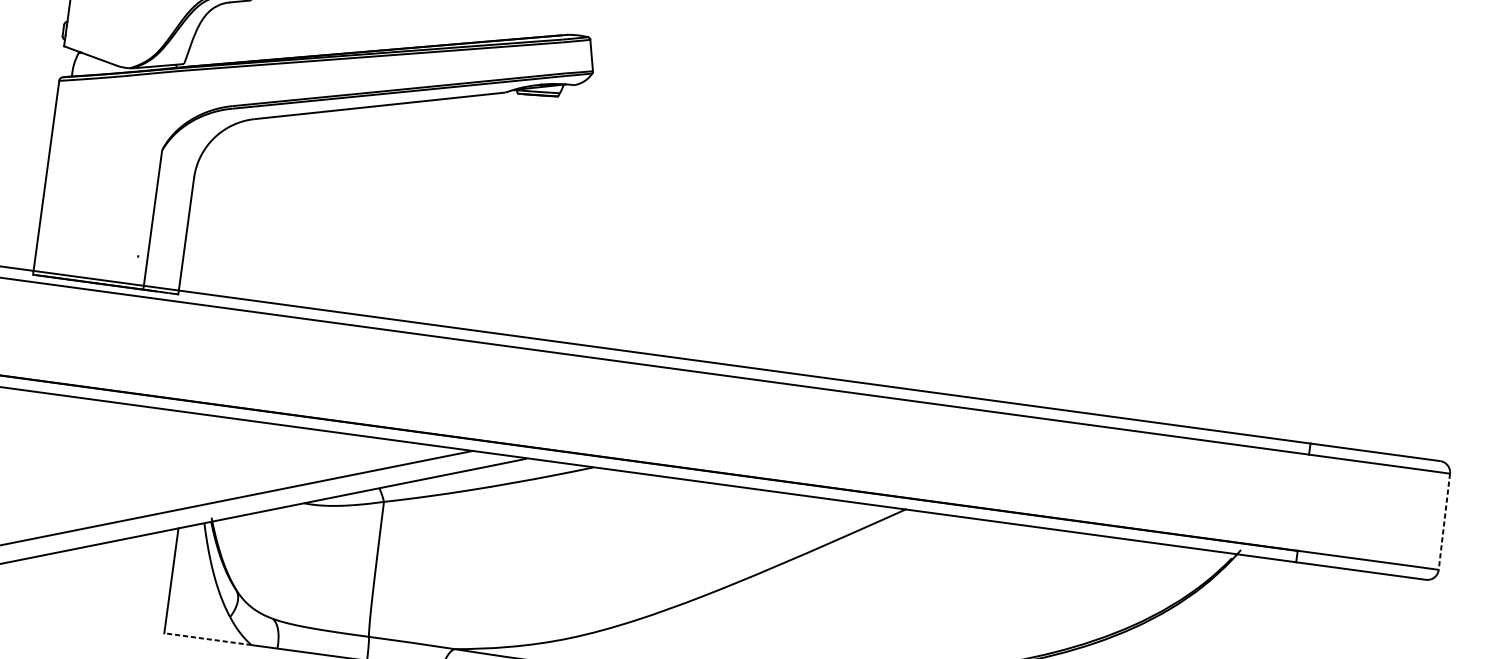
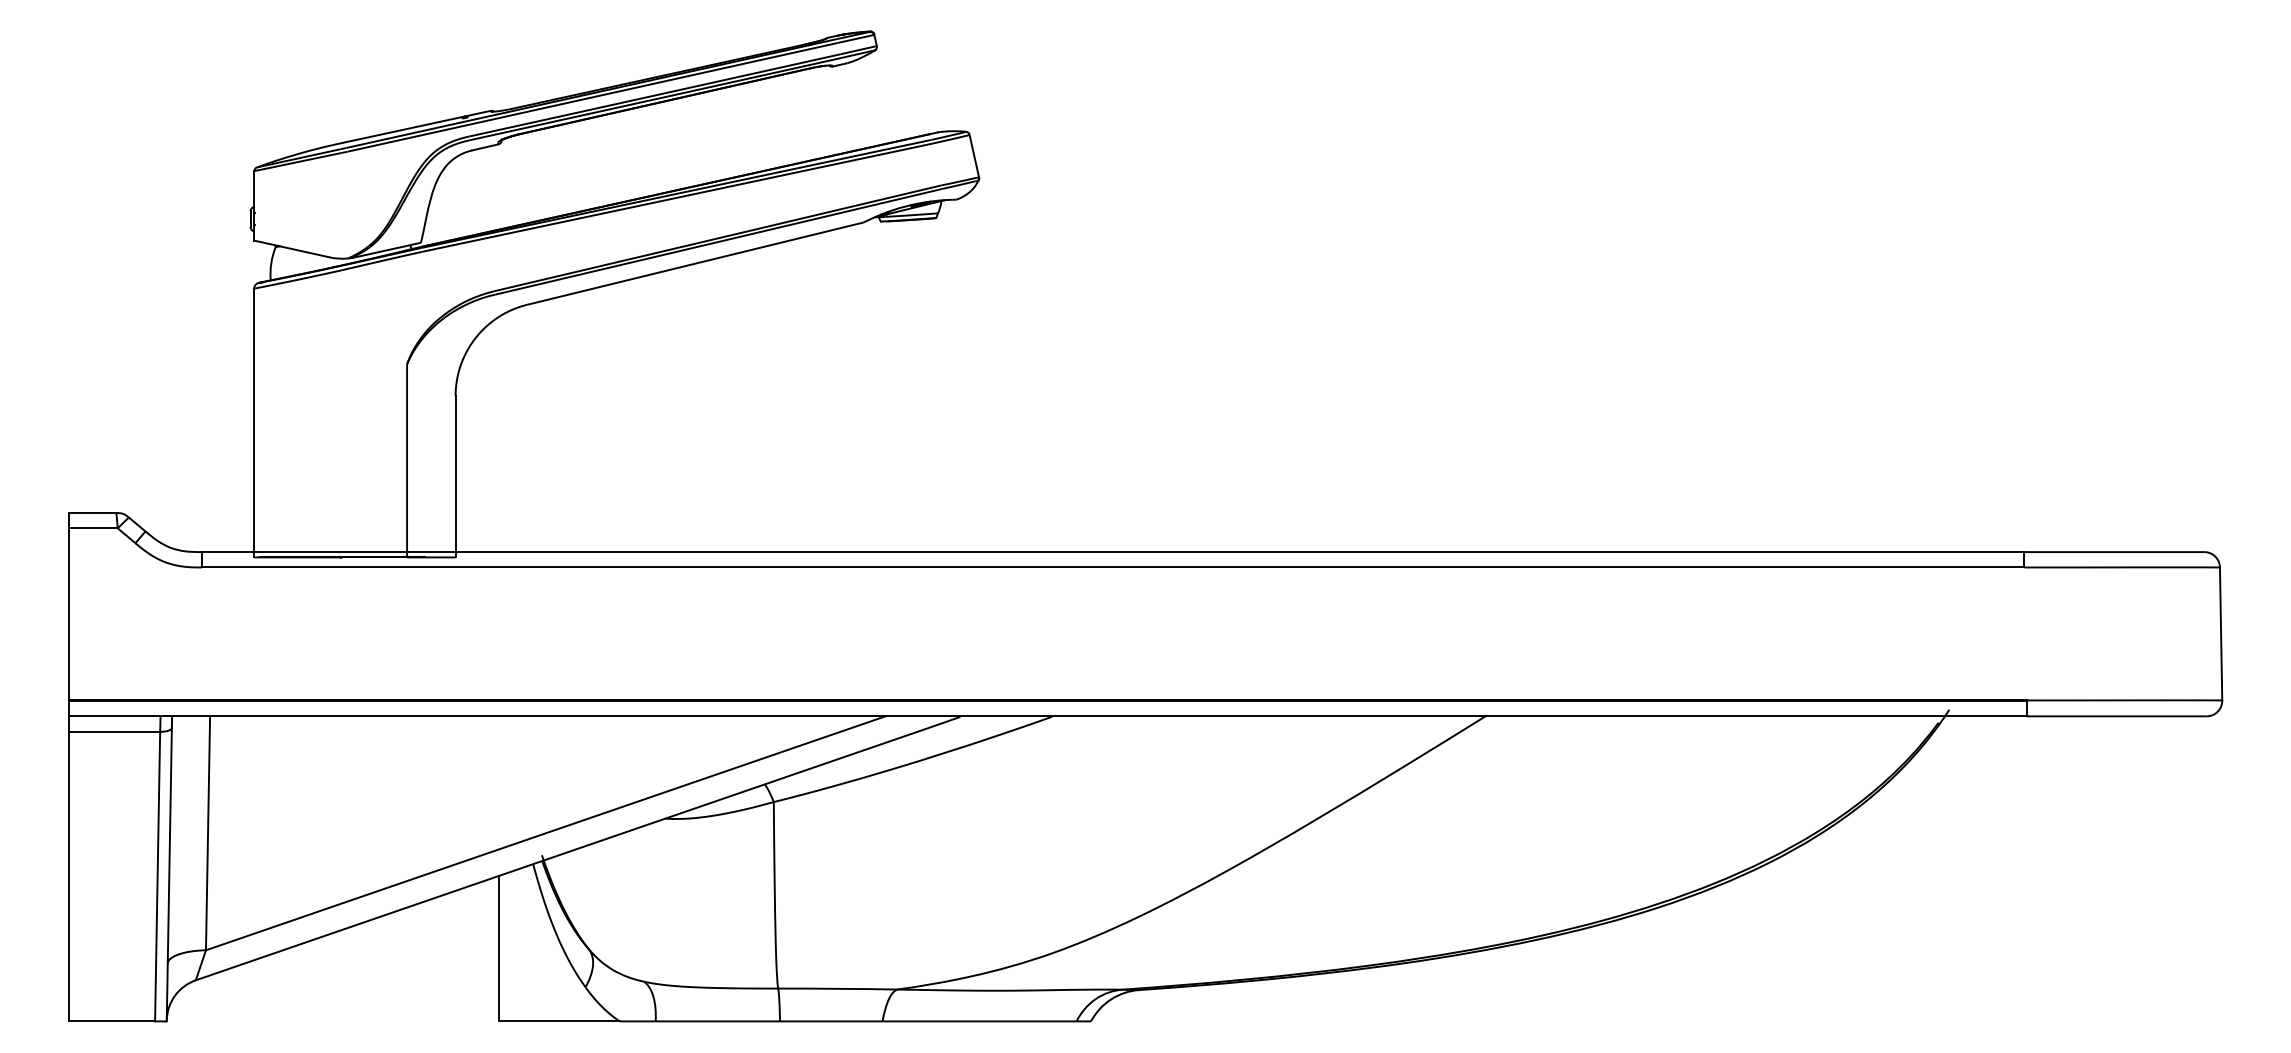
line: (1444, 522) -> (2221, 634), dashed -> solid
line: (207, 639) -> (558, 1021), dashed -> solid

